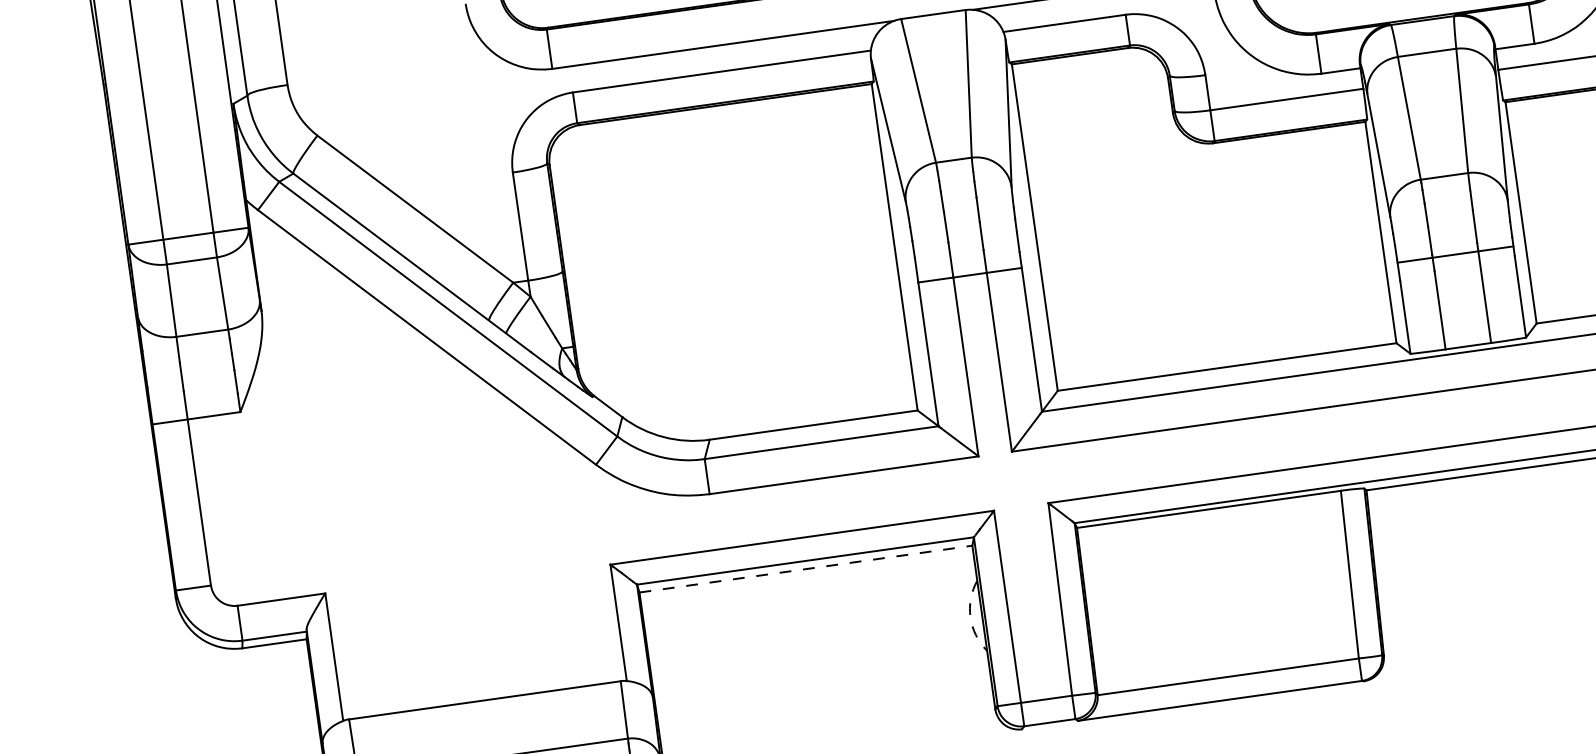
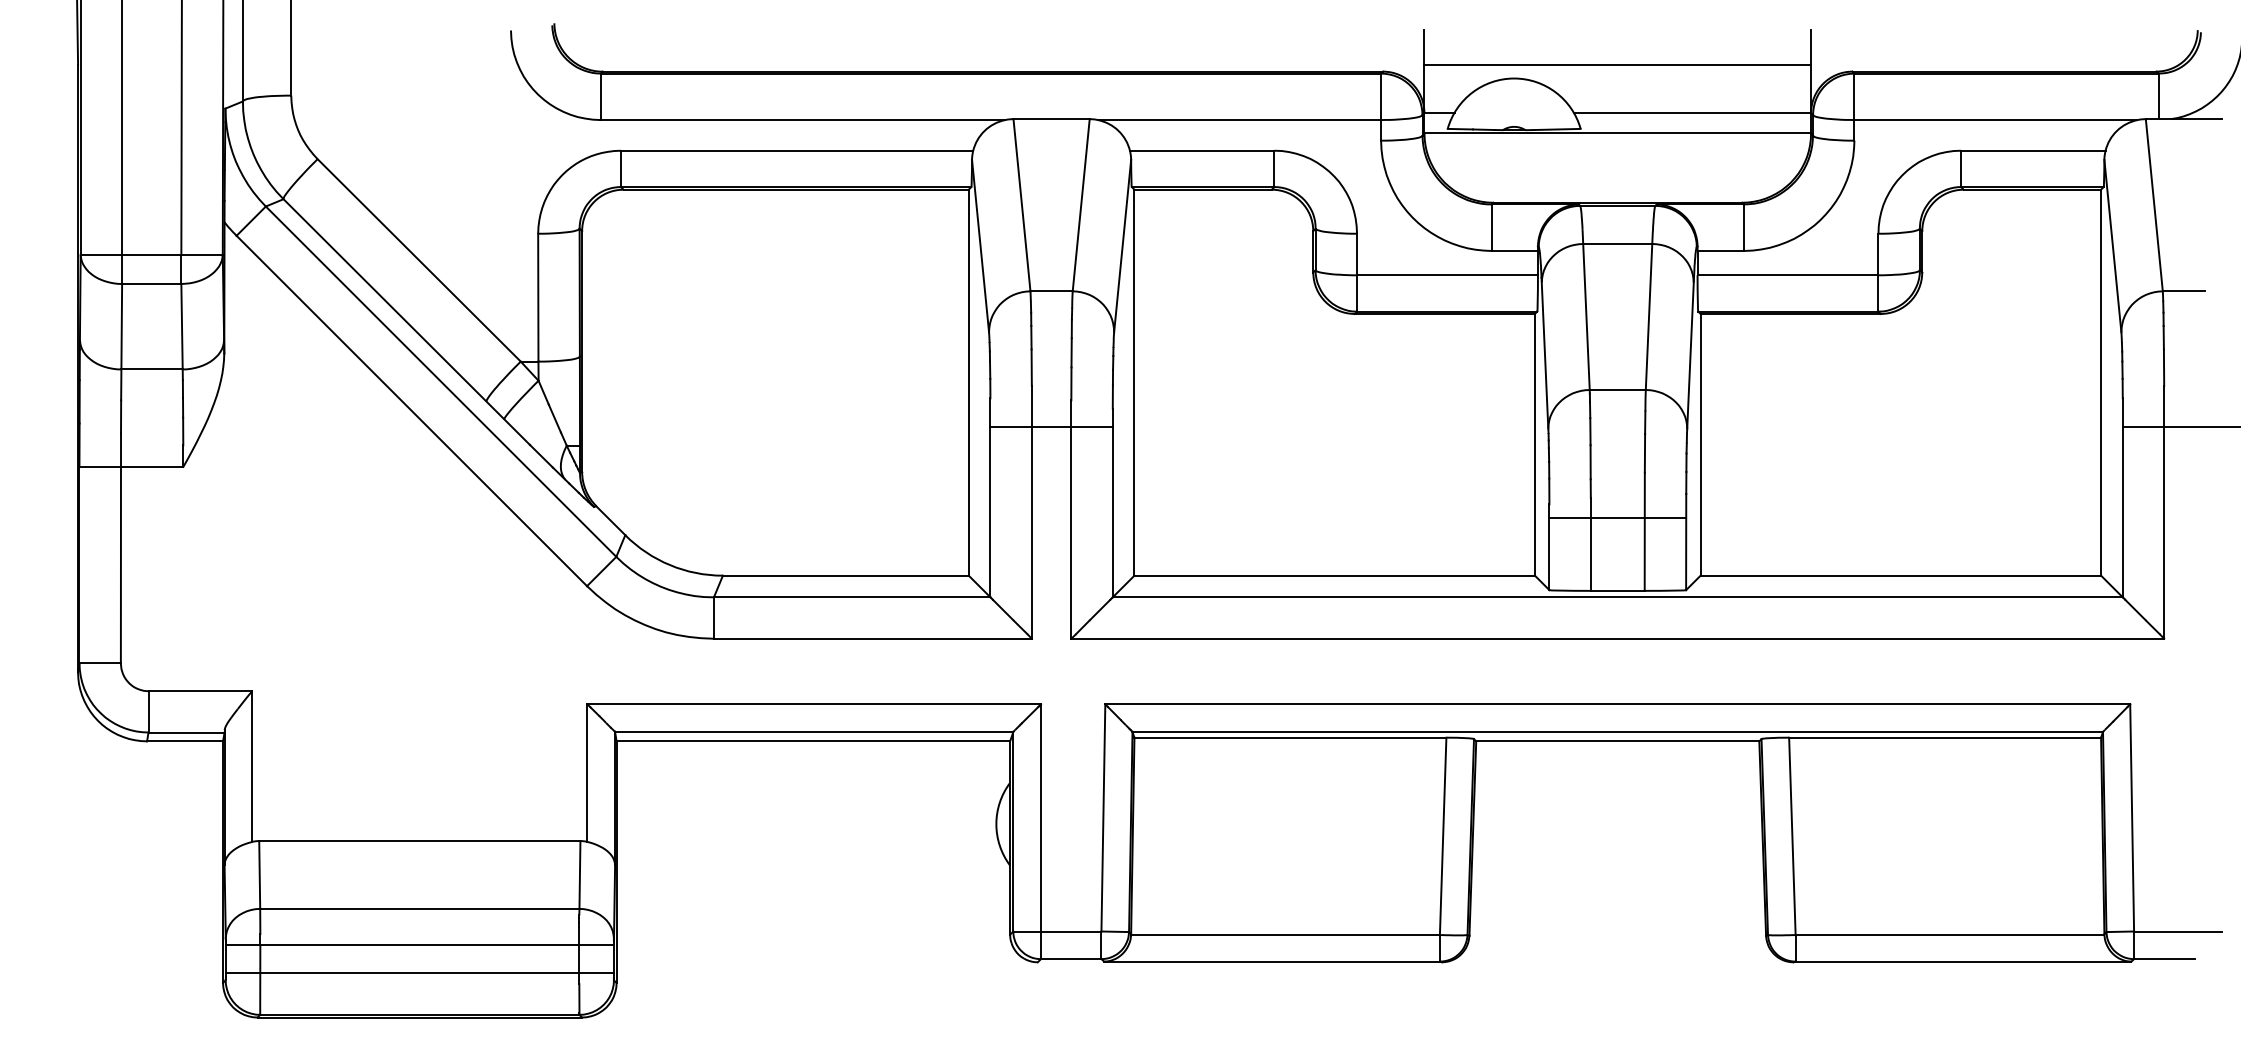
line: (1455, 254) -> (1617, 518), moved
line: (806, 569) -> (813, 741), dashed -> solid
arc: (970, 617) -> (996, 824), dashed -> solid

